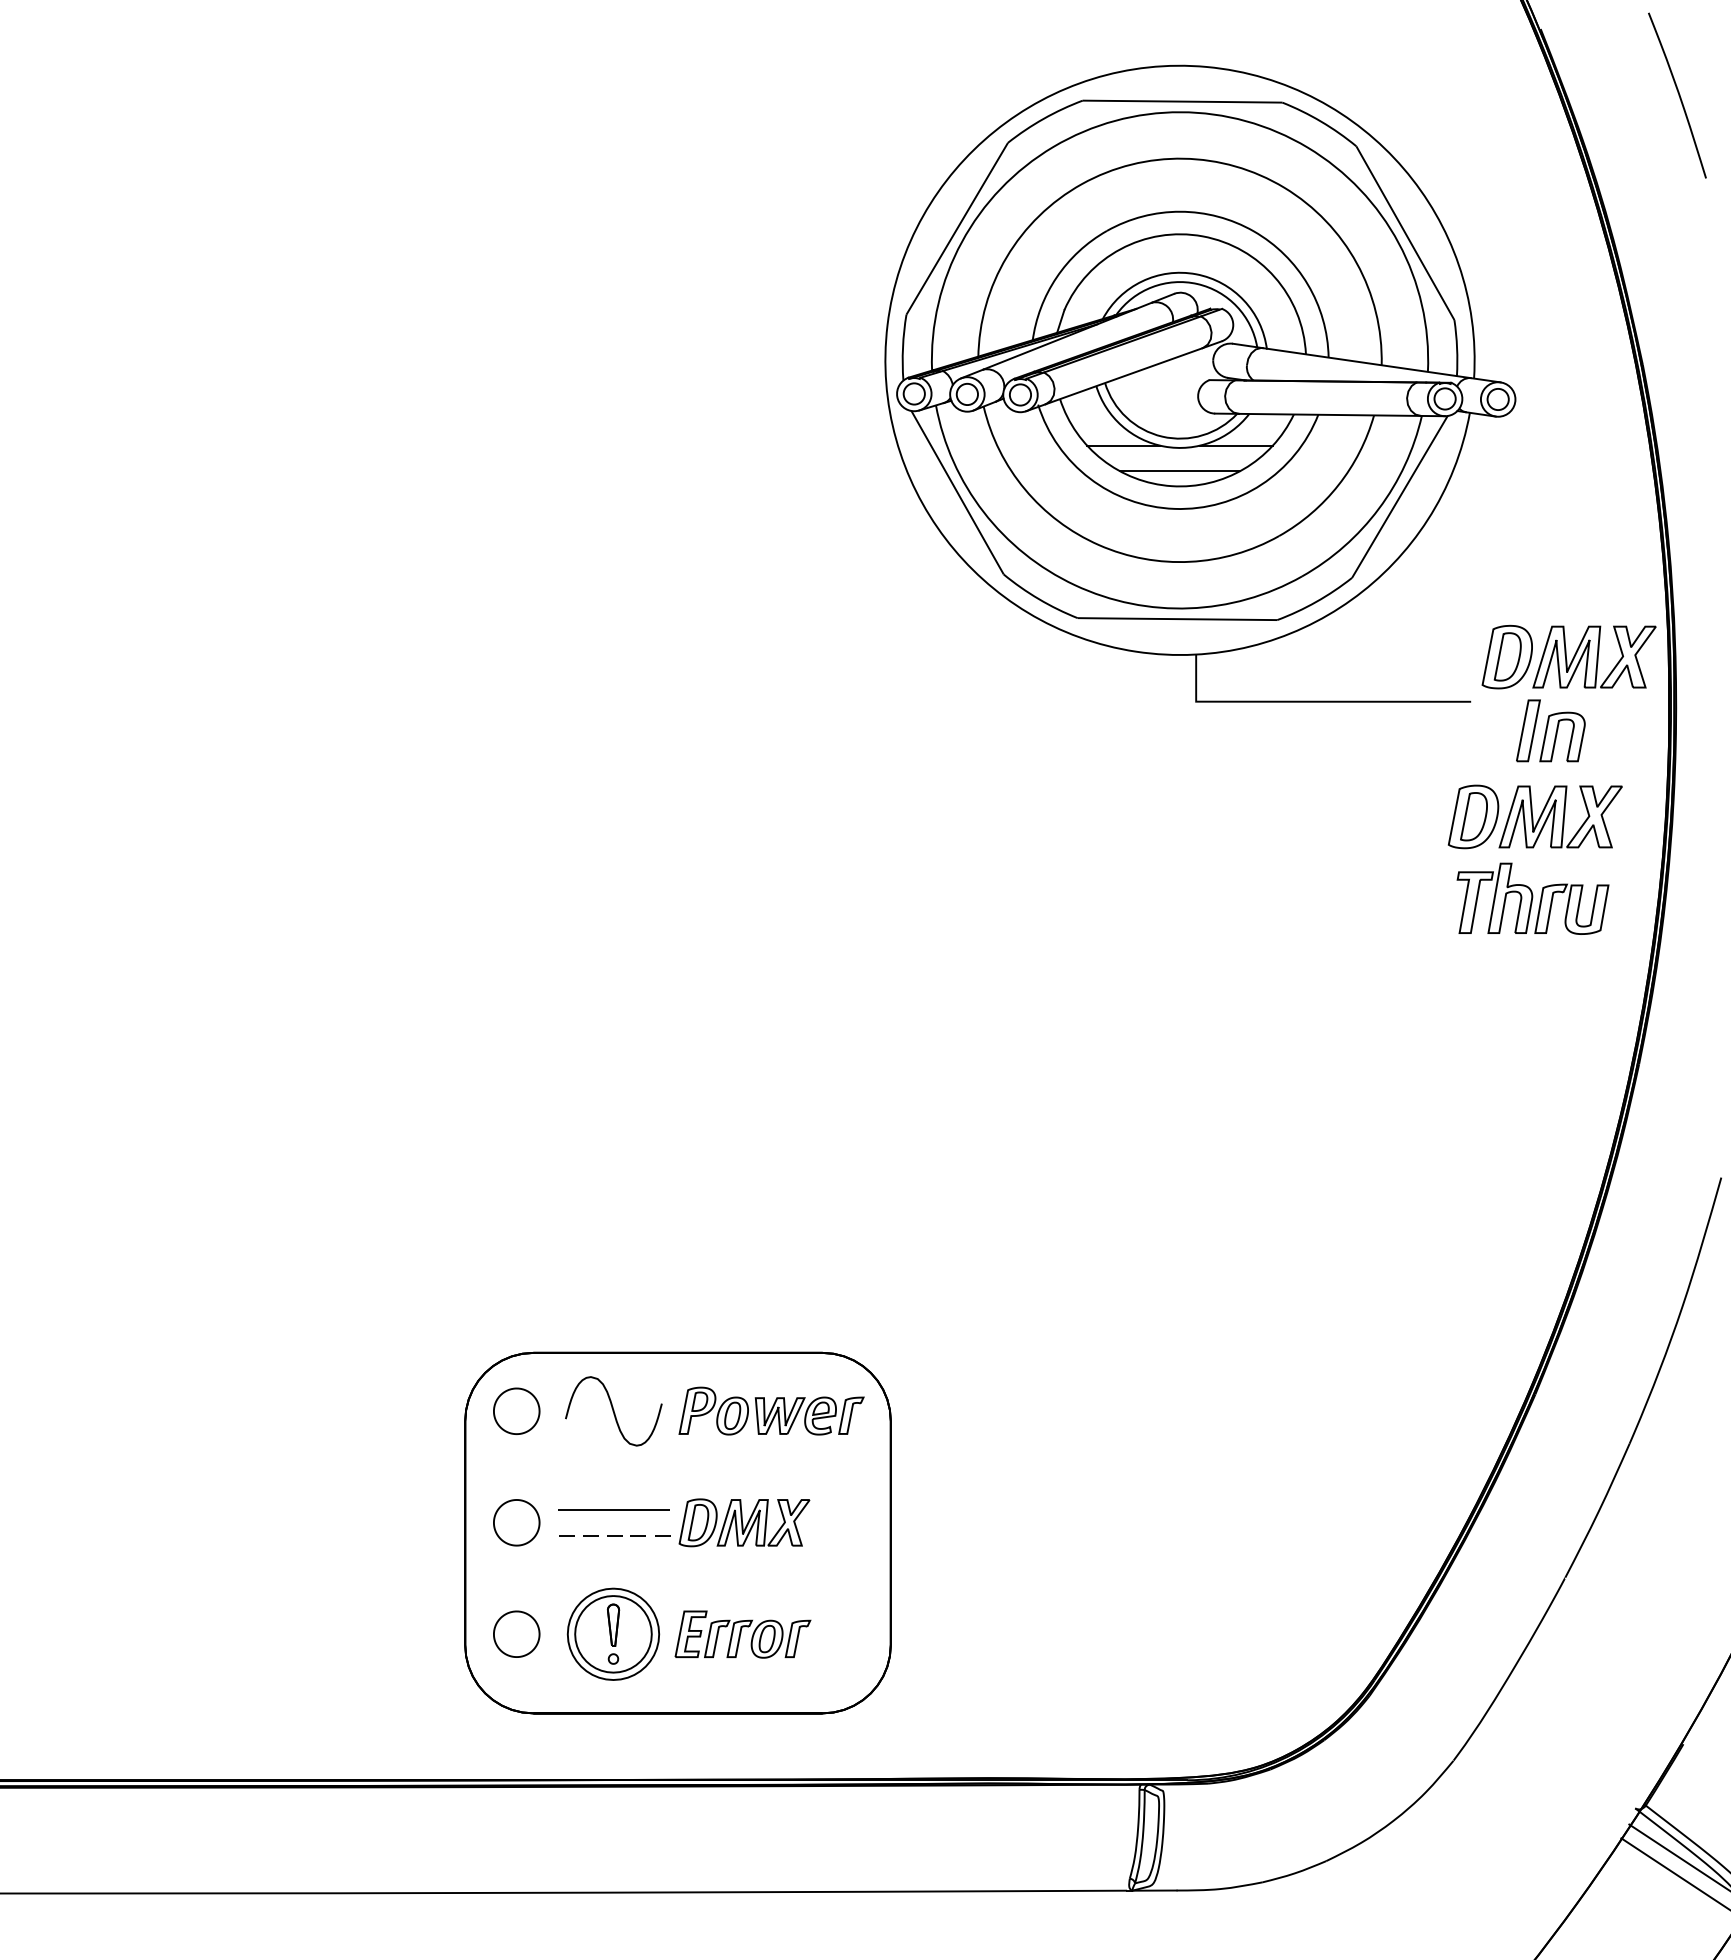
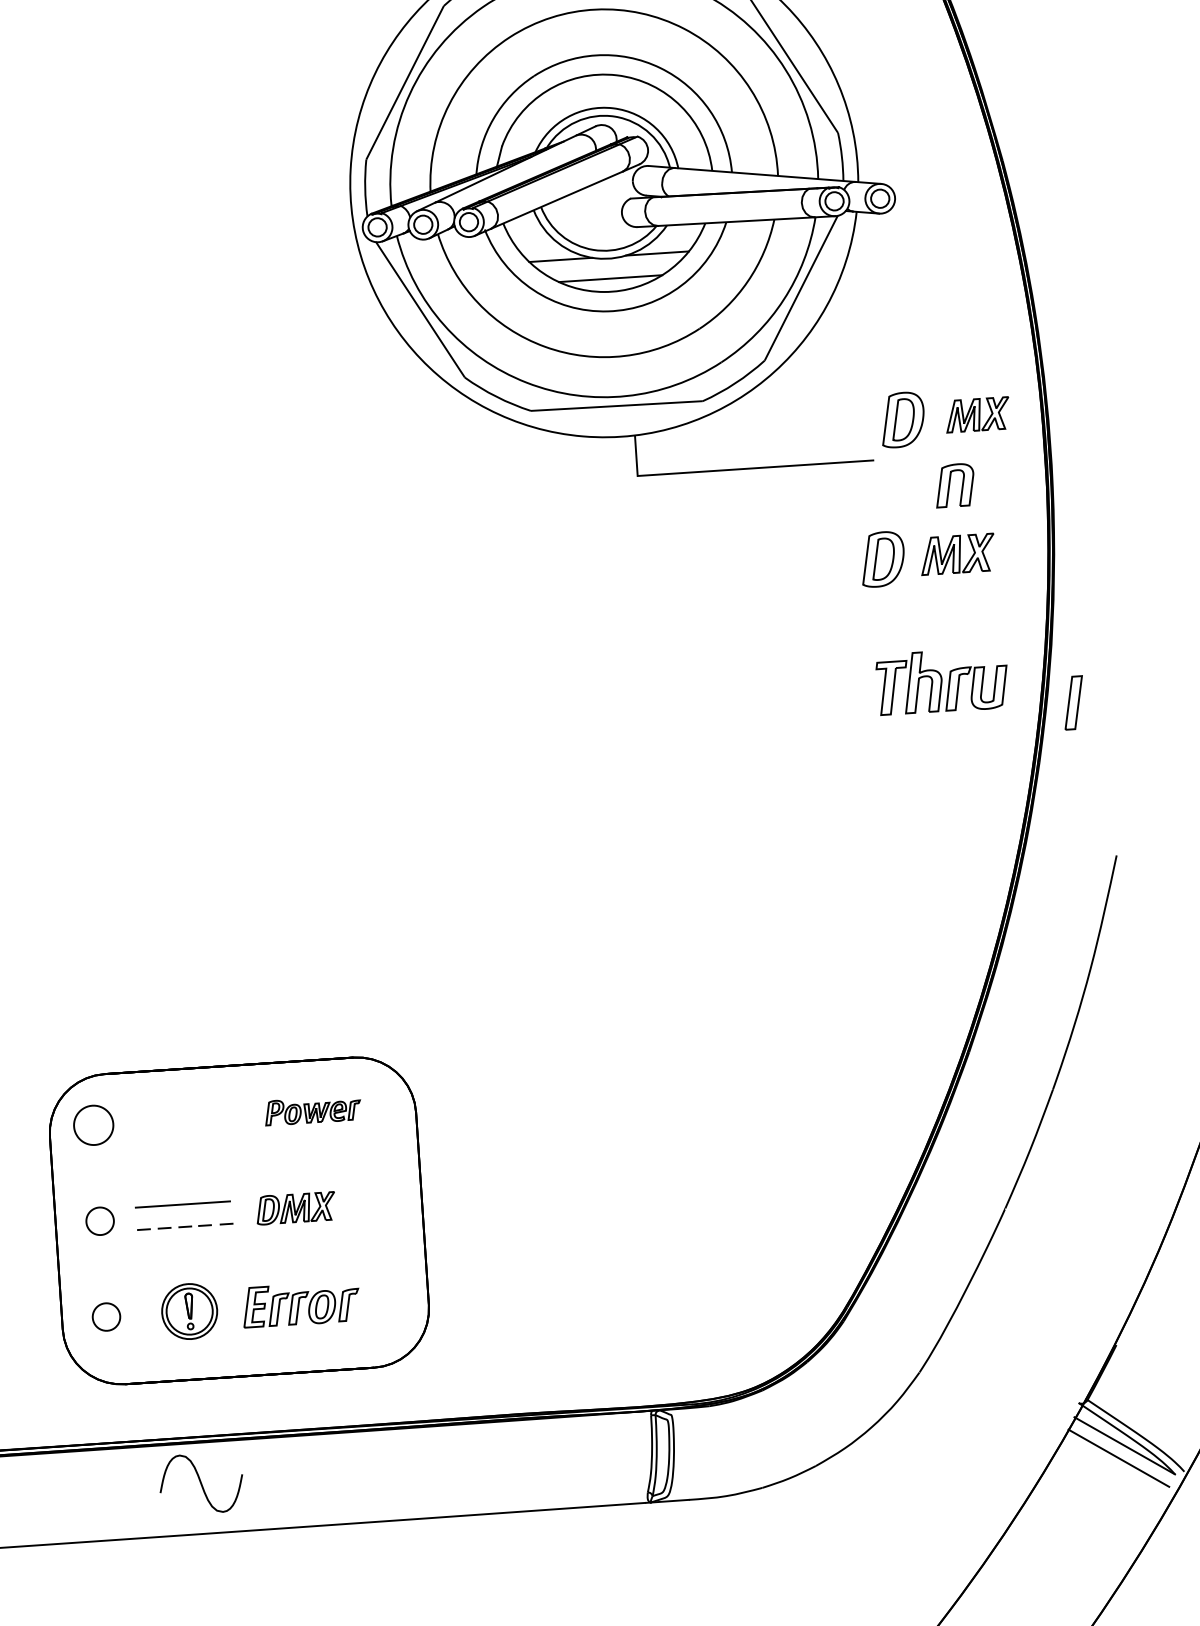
part: (1594, 656) -> (977, 414), size x0.6
part: (1528, 730) -> (1073, 702), moved
part: (1560, 816) -> (957, 553), size x0.7
part: (1532, 898) -> (941, 681), moved
part: (771, 1410) -> (312, 1110), size x0.6
curve: (613, 1411) -> (201, 1483), moved
part: (516, 1522) -> (99, 1220), size x0.7
part: (744, 1522) -> (296, 1207), size x0.7
part: (516, 1633) -> (106, 1316), size x0.7
part: (613, 1633) -> (189, 1310), size x0.7

